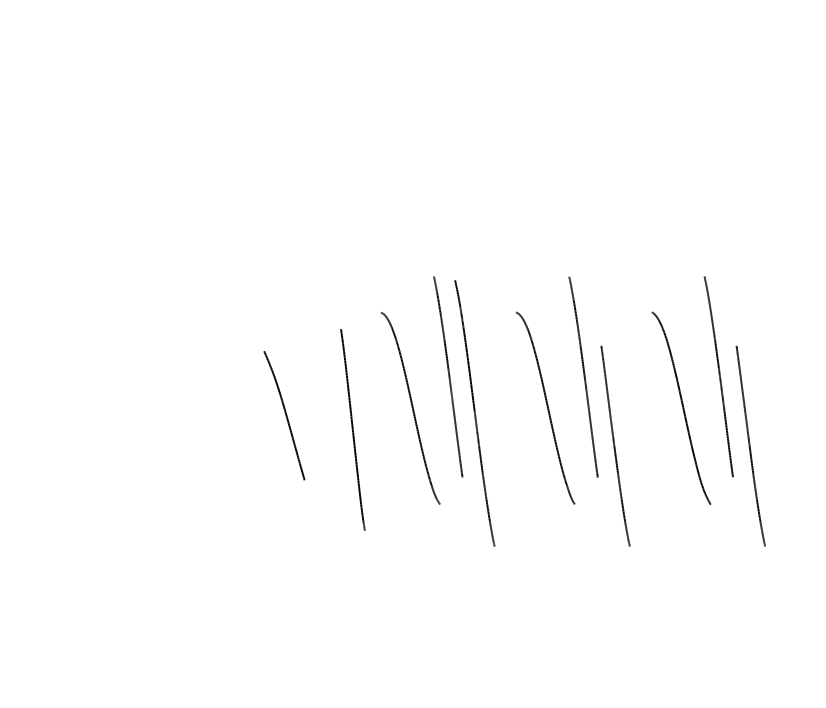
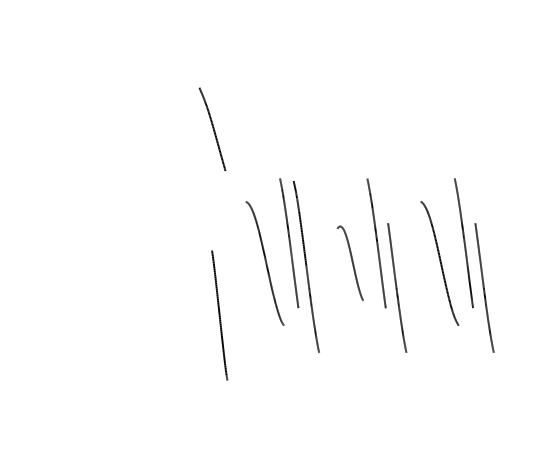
part: (544, 408) -> (351, 263), size x0.6
part: (284, 414) -> (212, 128), moved
line: (352, 429) -> (219, 315), moved

